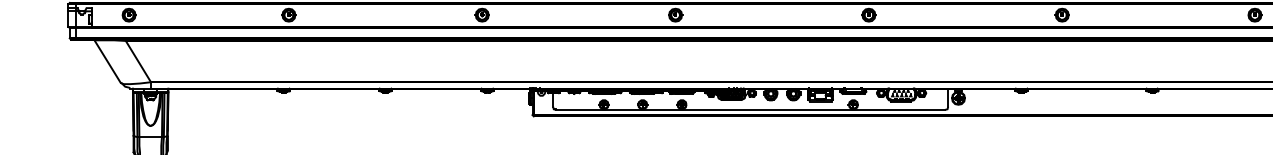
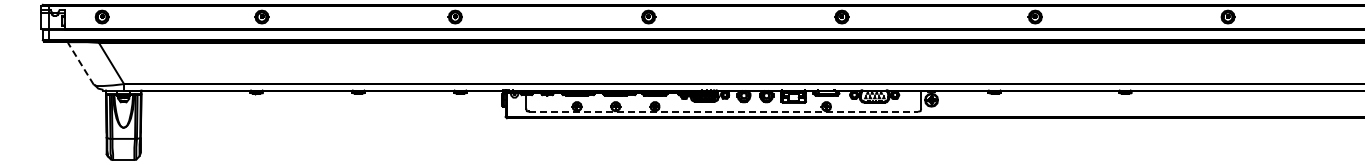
line: (107, 61) -> (80, 63), solid -> dashed
line: (751, 109) -> (724, 111), solid -> dashed

